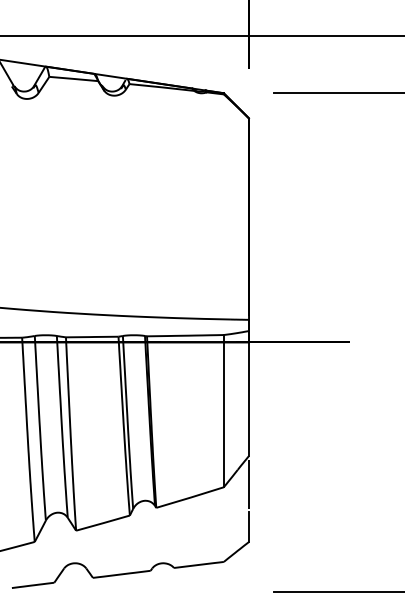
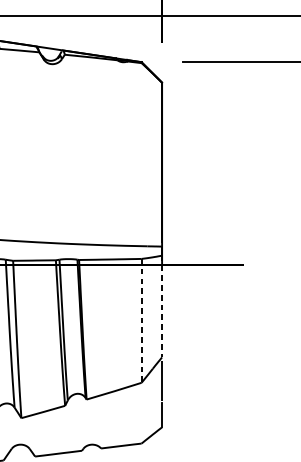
line: (249, 393) -> (162, 306), solid -> dashed
line: (223, 411) -> (141, 321), solid -> dashed

